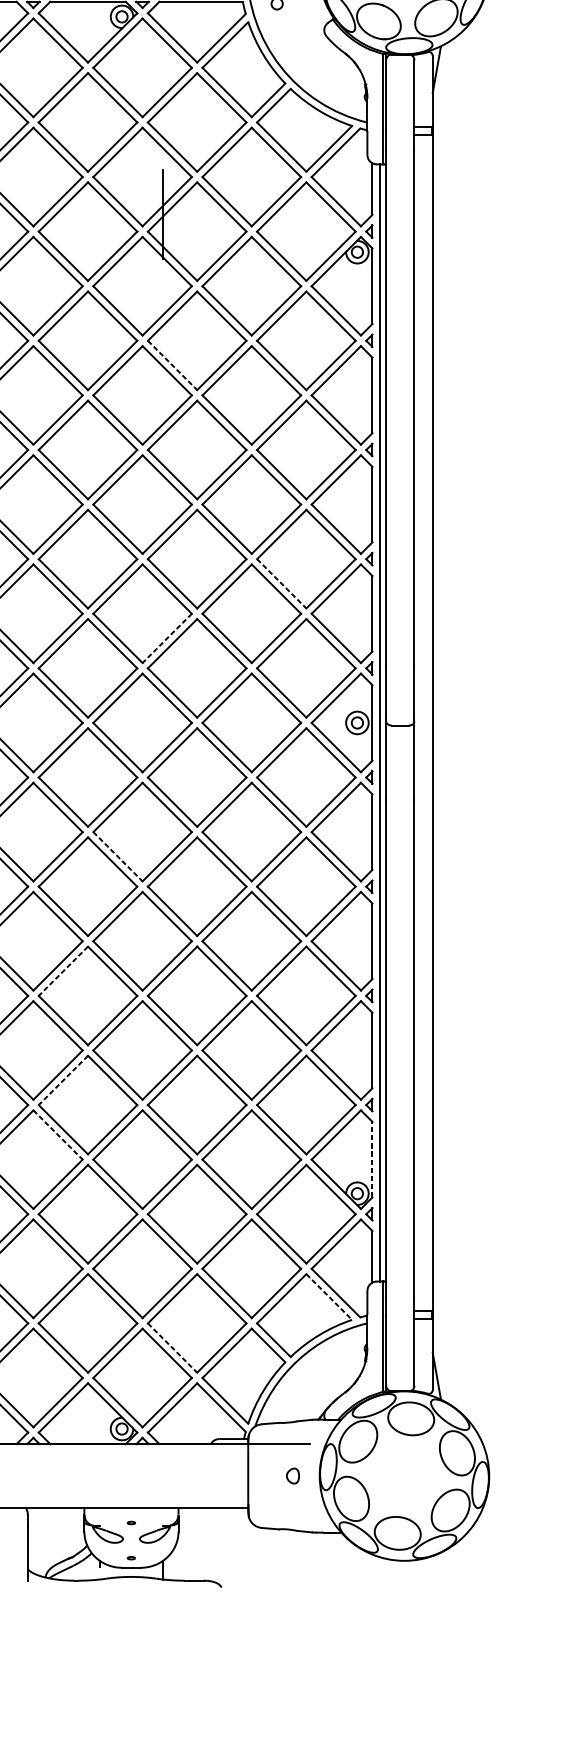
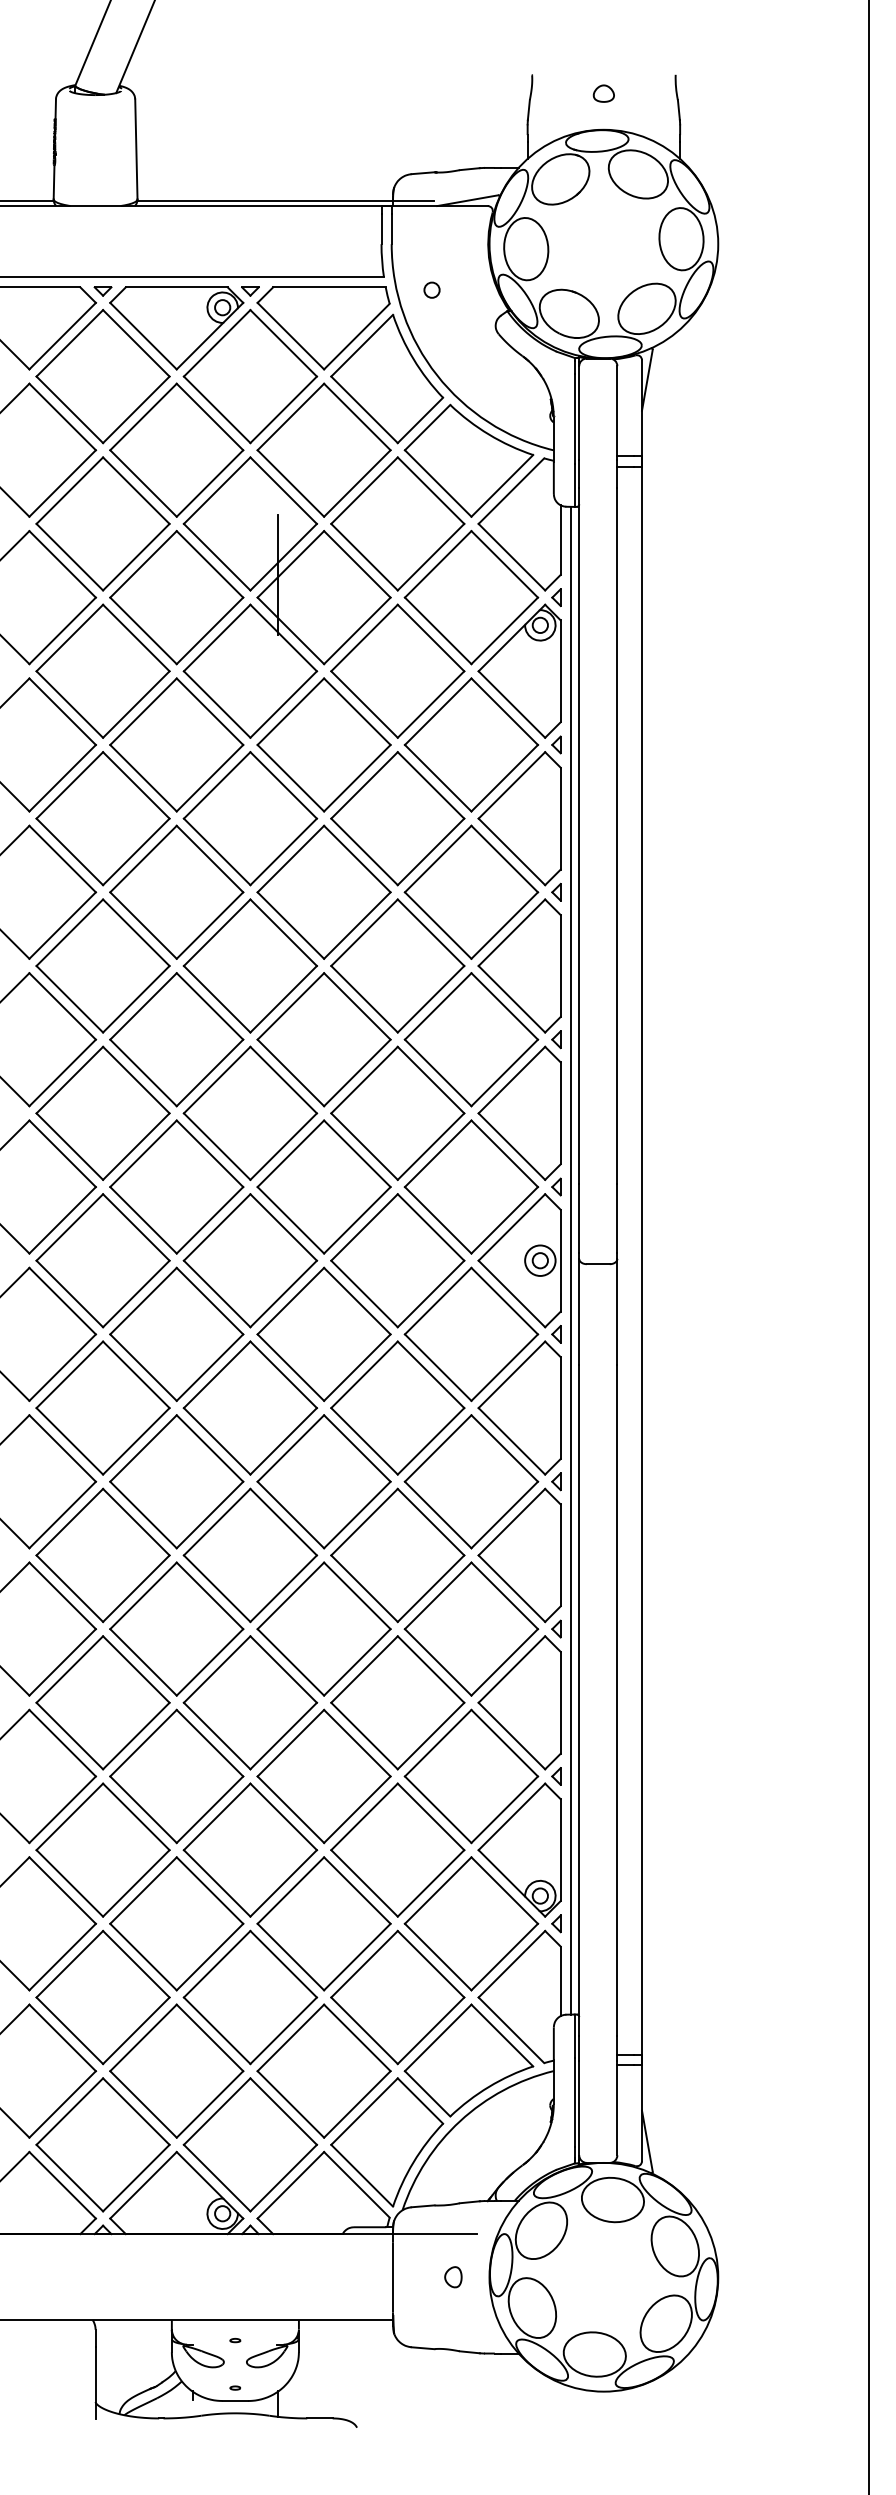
line: (173, 365) -> (291, 778), dashed -> solid
line: (281, 584) -> (438, 1073), dashed -> solid
line: (167, 638) -> (283, 1146), dashed -> solid
line: (118, 856) -> (217, 1441), dashed -> solid
line: (63, 971) -> (143, 1596), dashed -> solid
line: (63, 1080) -> (143, 1743), dashed -> solid
line: (58, 1135) -> (136, 1817), dashed -> solid
line: (372, 1159) -> (560, 1850), dashed -> solid
line: (329, 1296) -> (502, 2035), dashed -> solid
line: (173, 1348) -> (291, 2104), dashed -> solid

